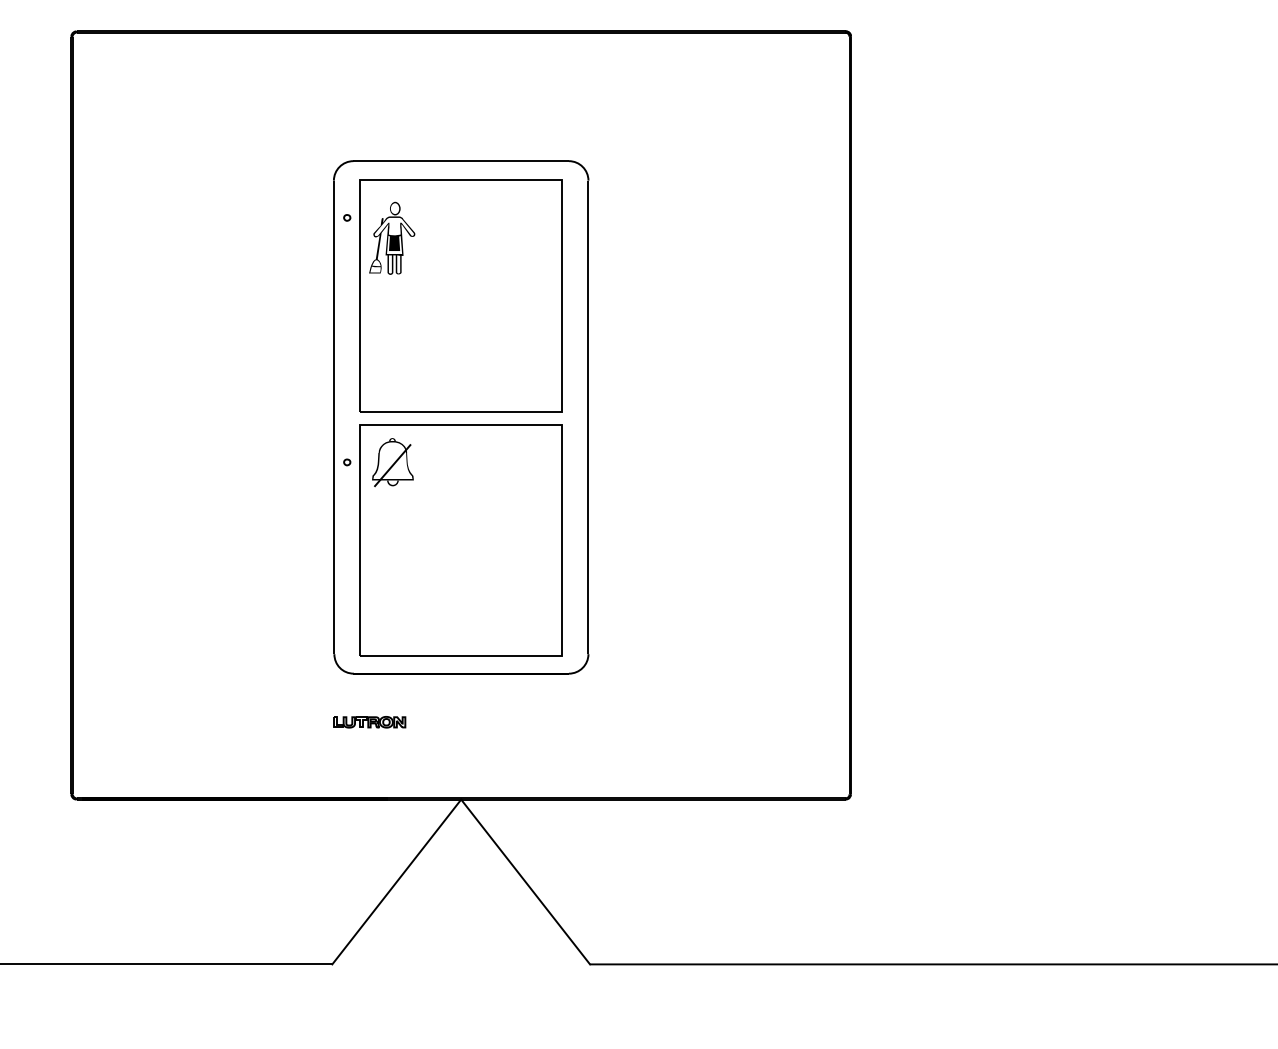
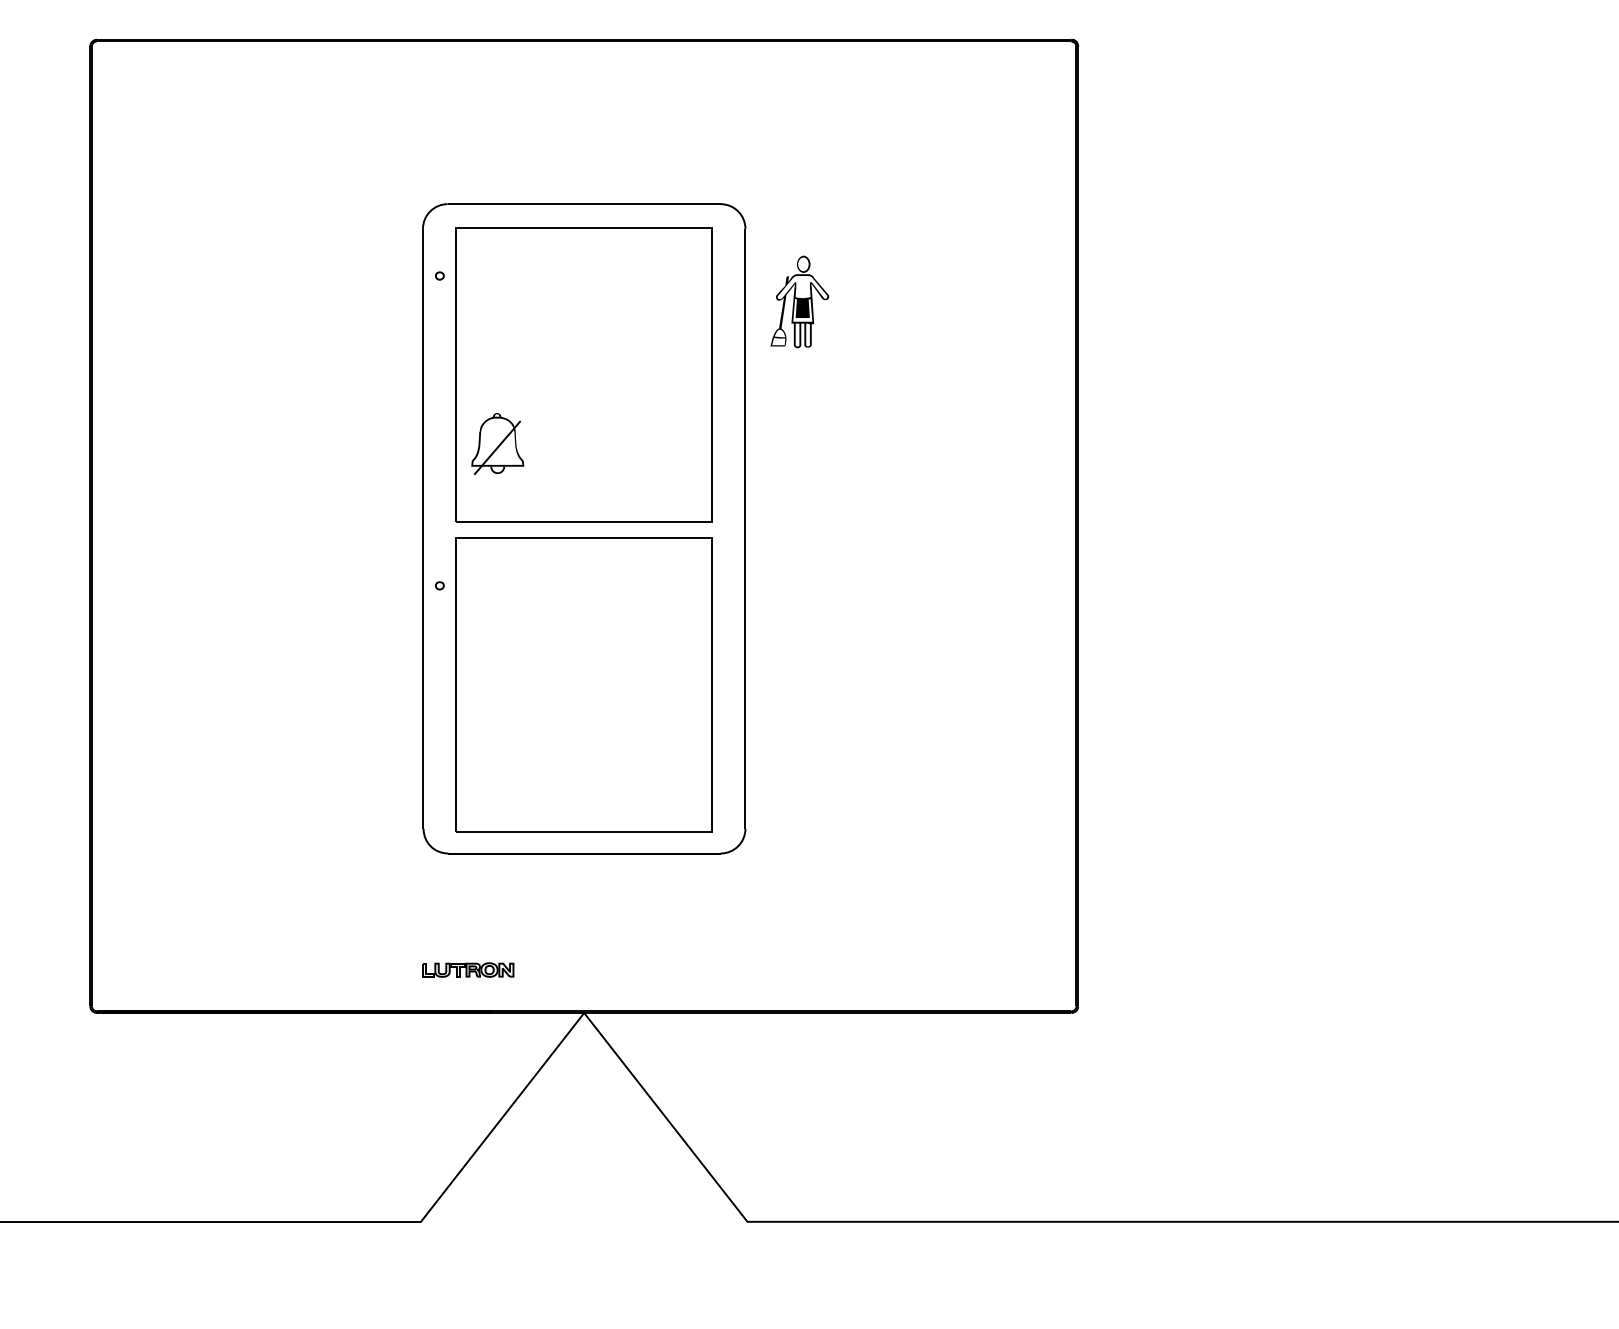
part: (391, 237) -> (799, 301), moved
part: (392, 462) -> (497, 443), moved
part: (369, 721) -> (468, 969), moved

